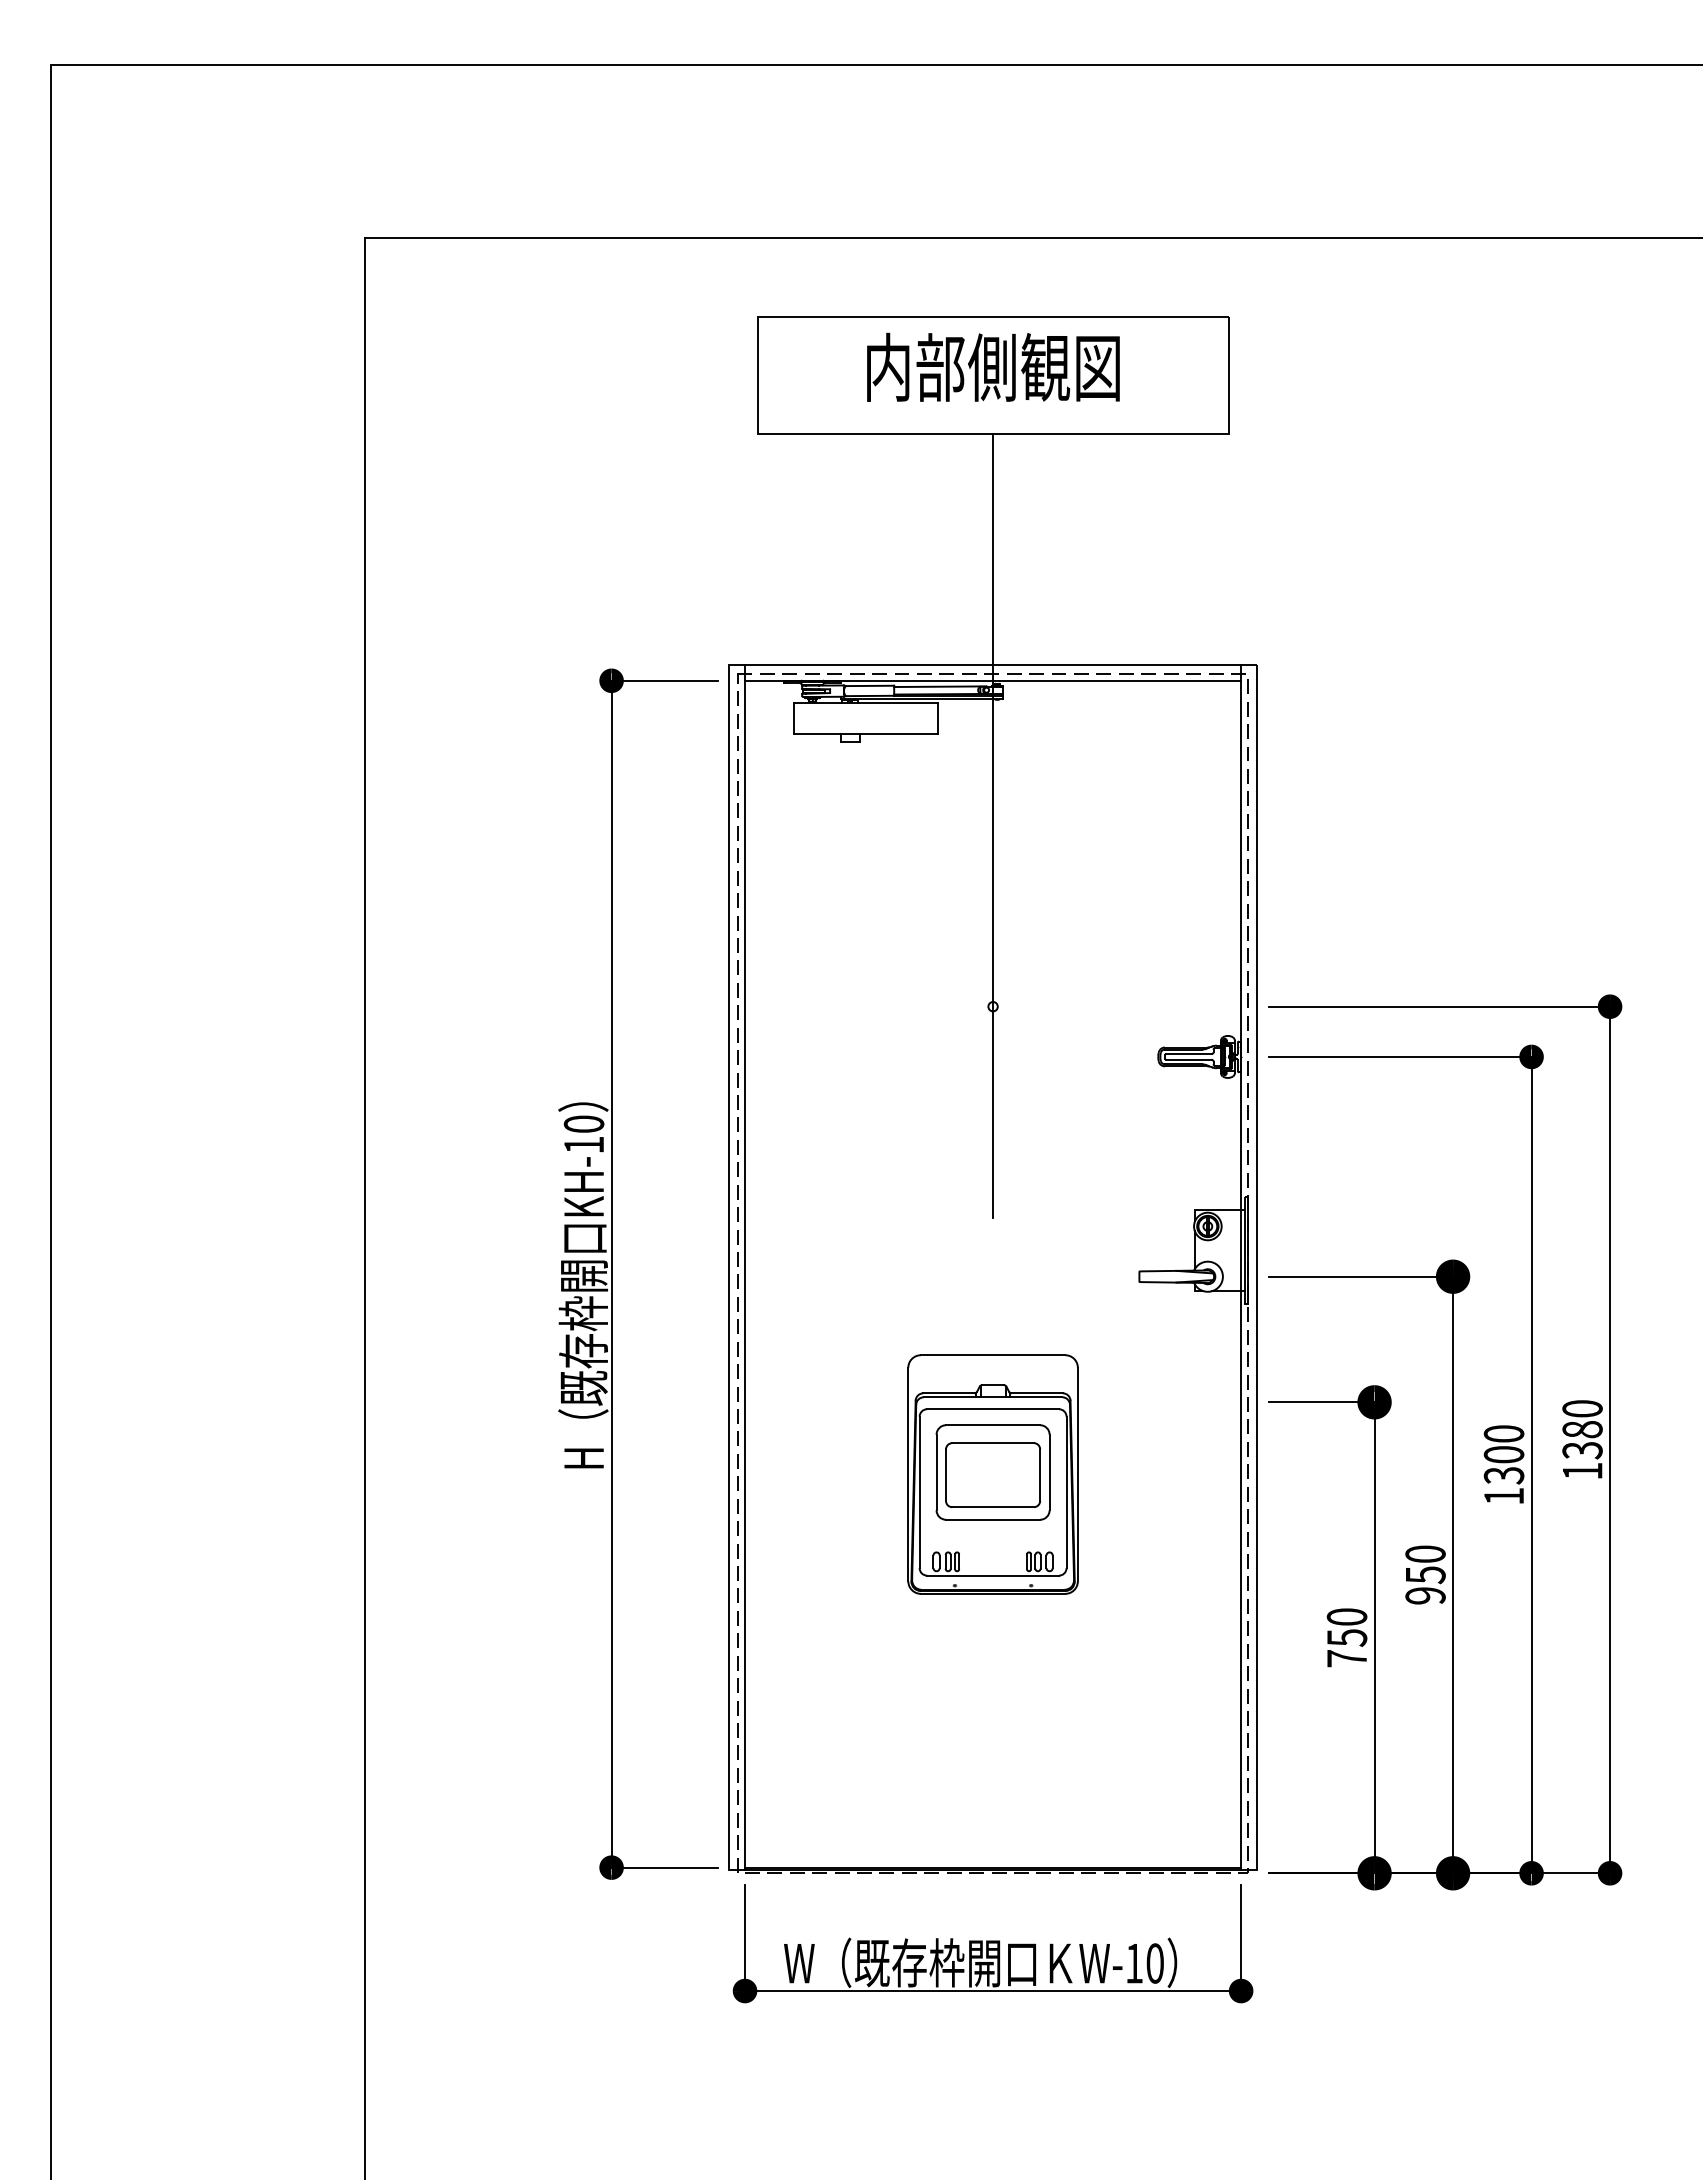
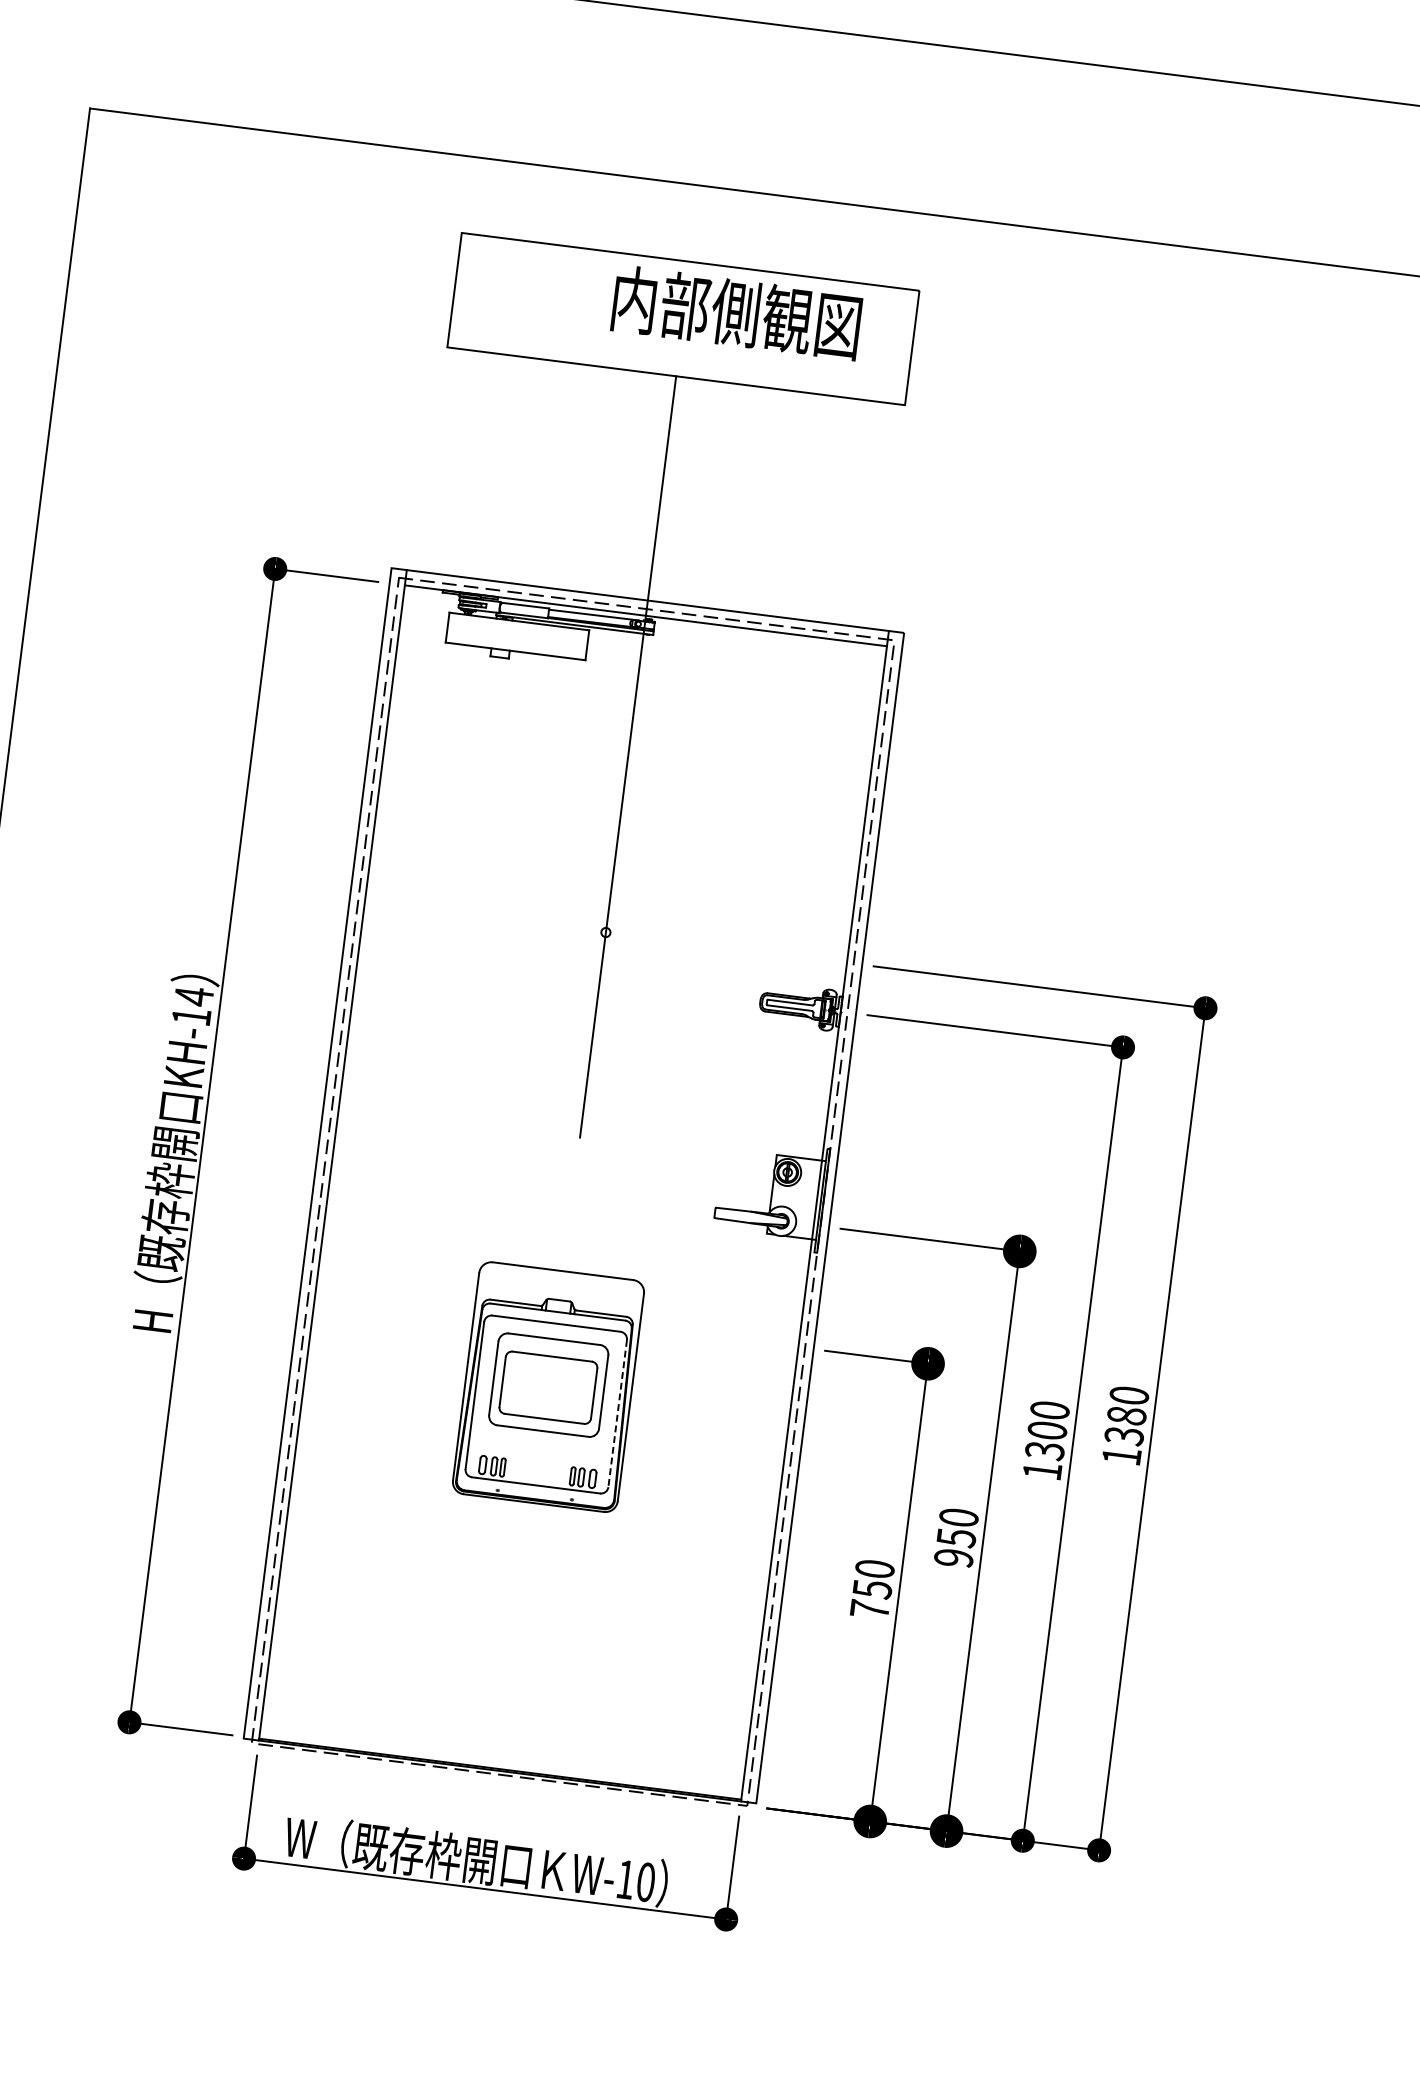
text: (993, 366) -> (737, 312), moved
text: (583, 1124) -> (193, 996), KH-10 -> KH-14
line: (1066, 1492) -> (617, 1413), solid -> dashed

